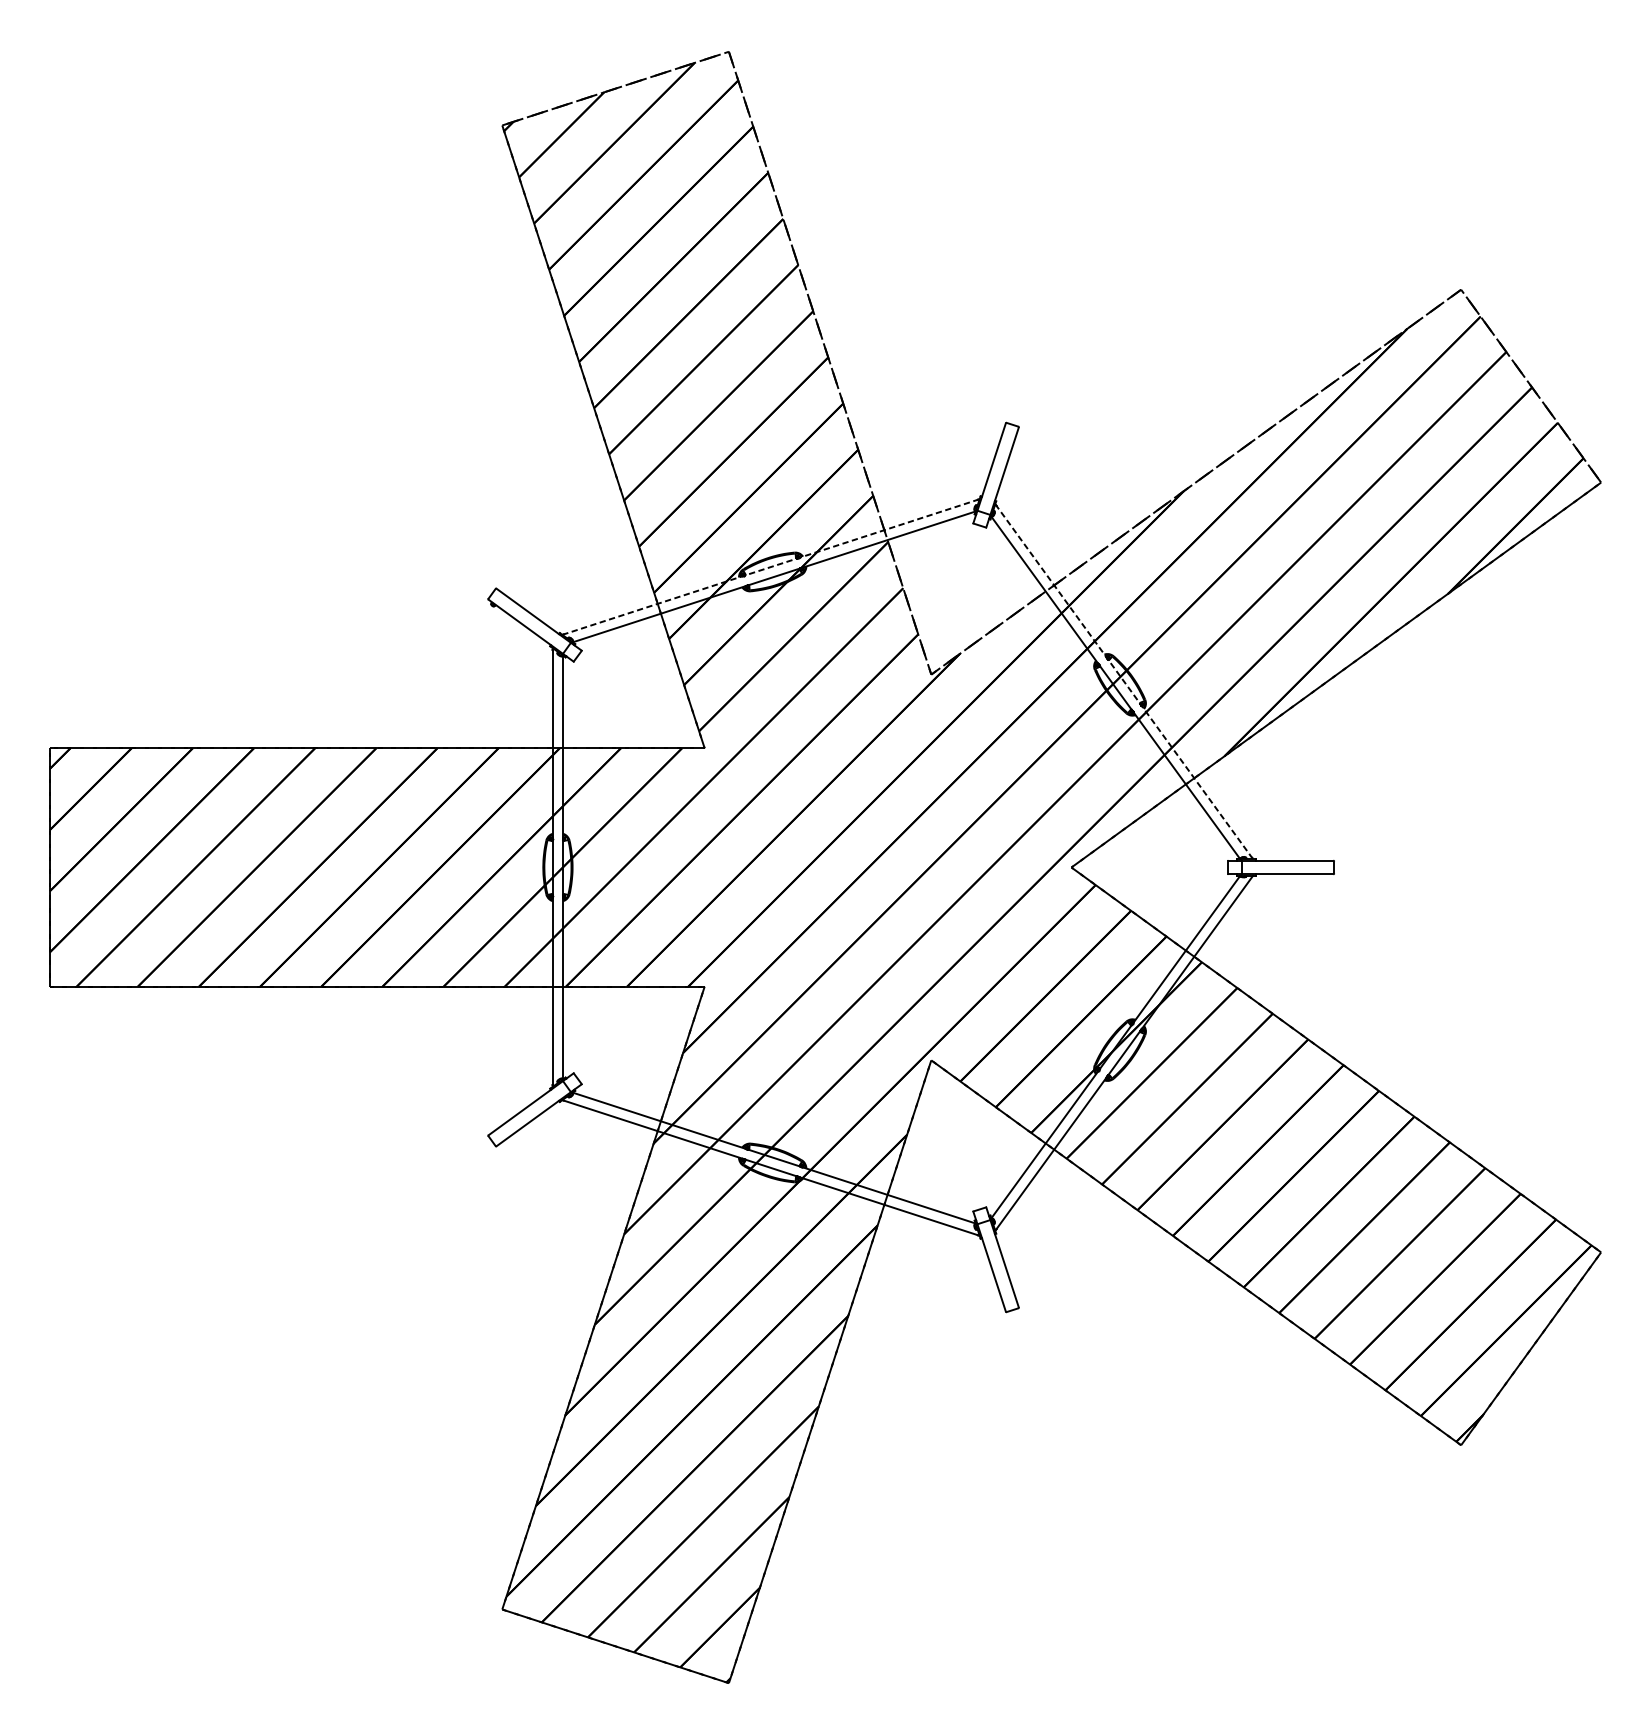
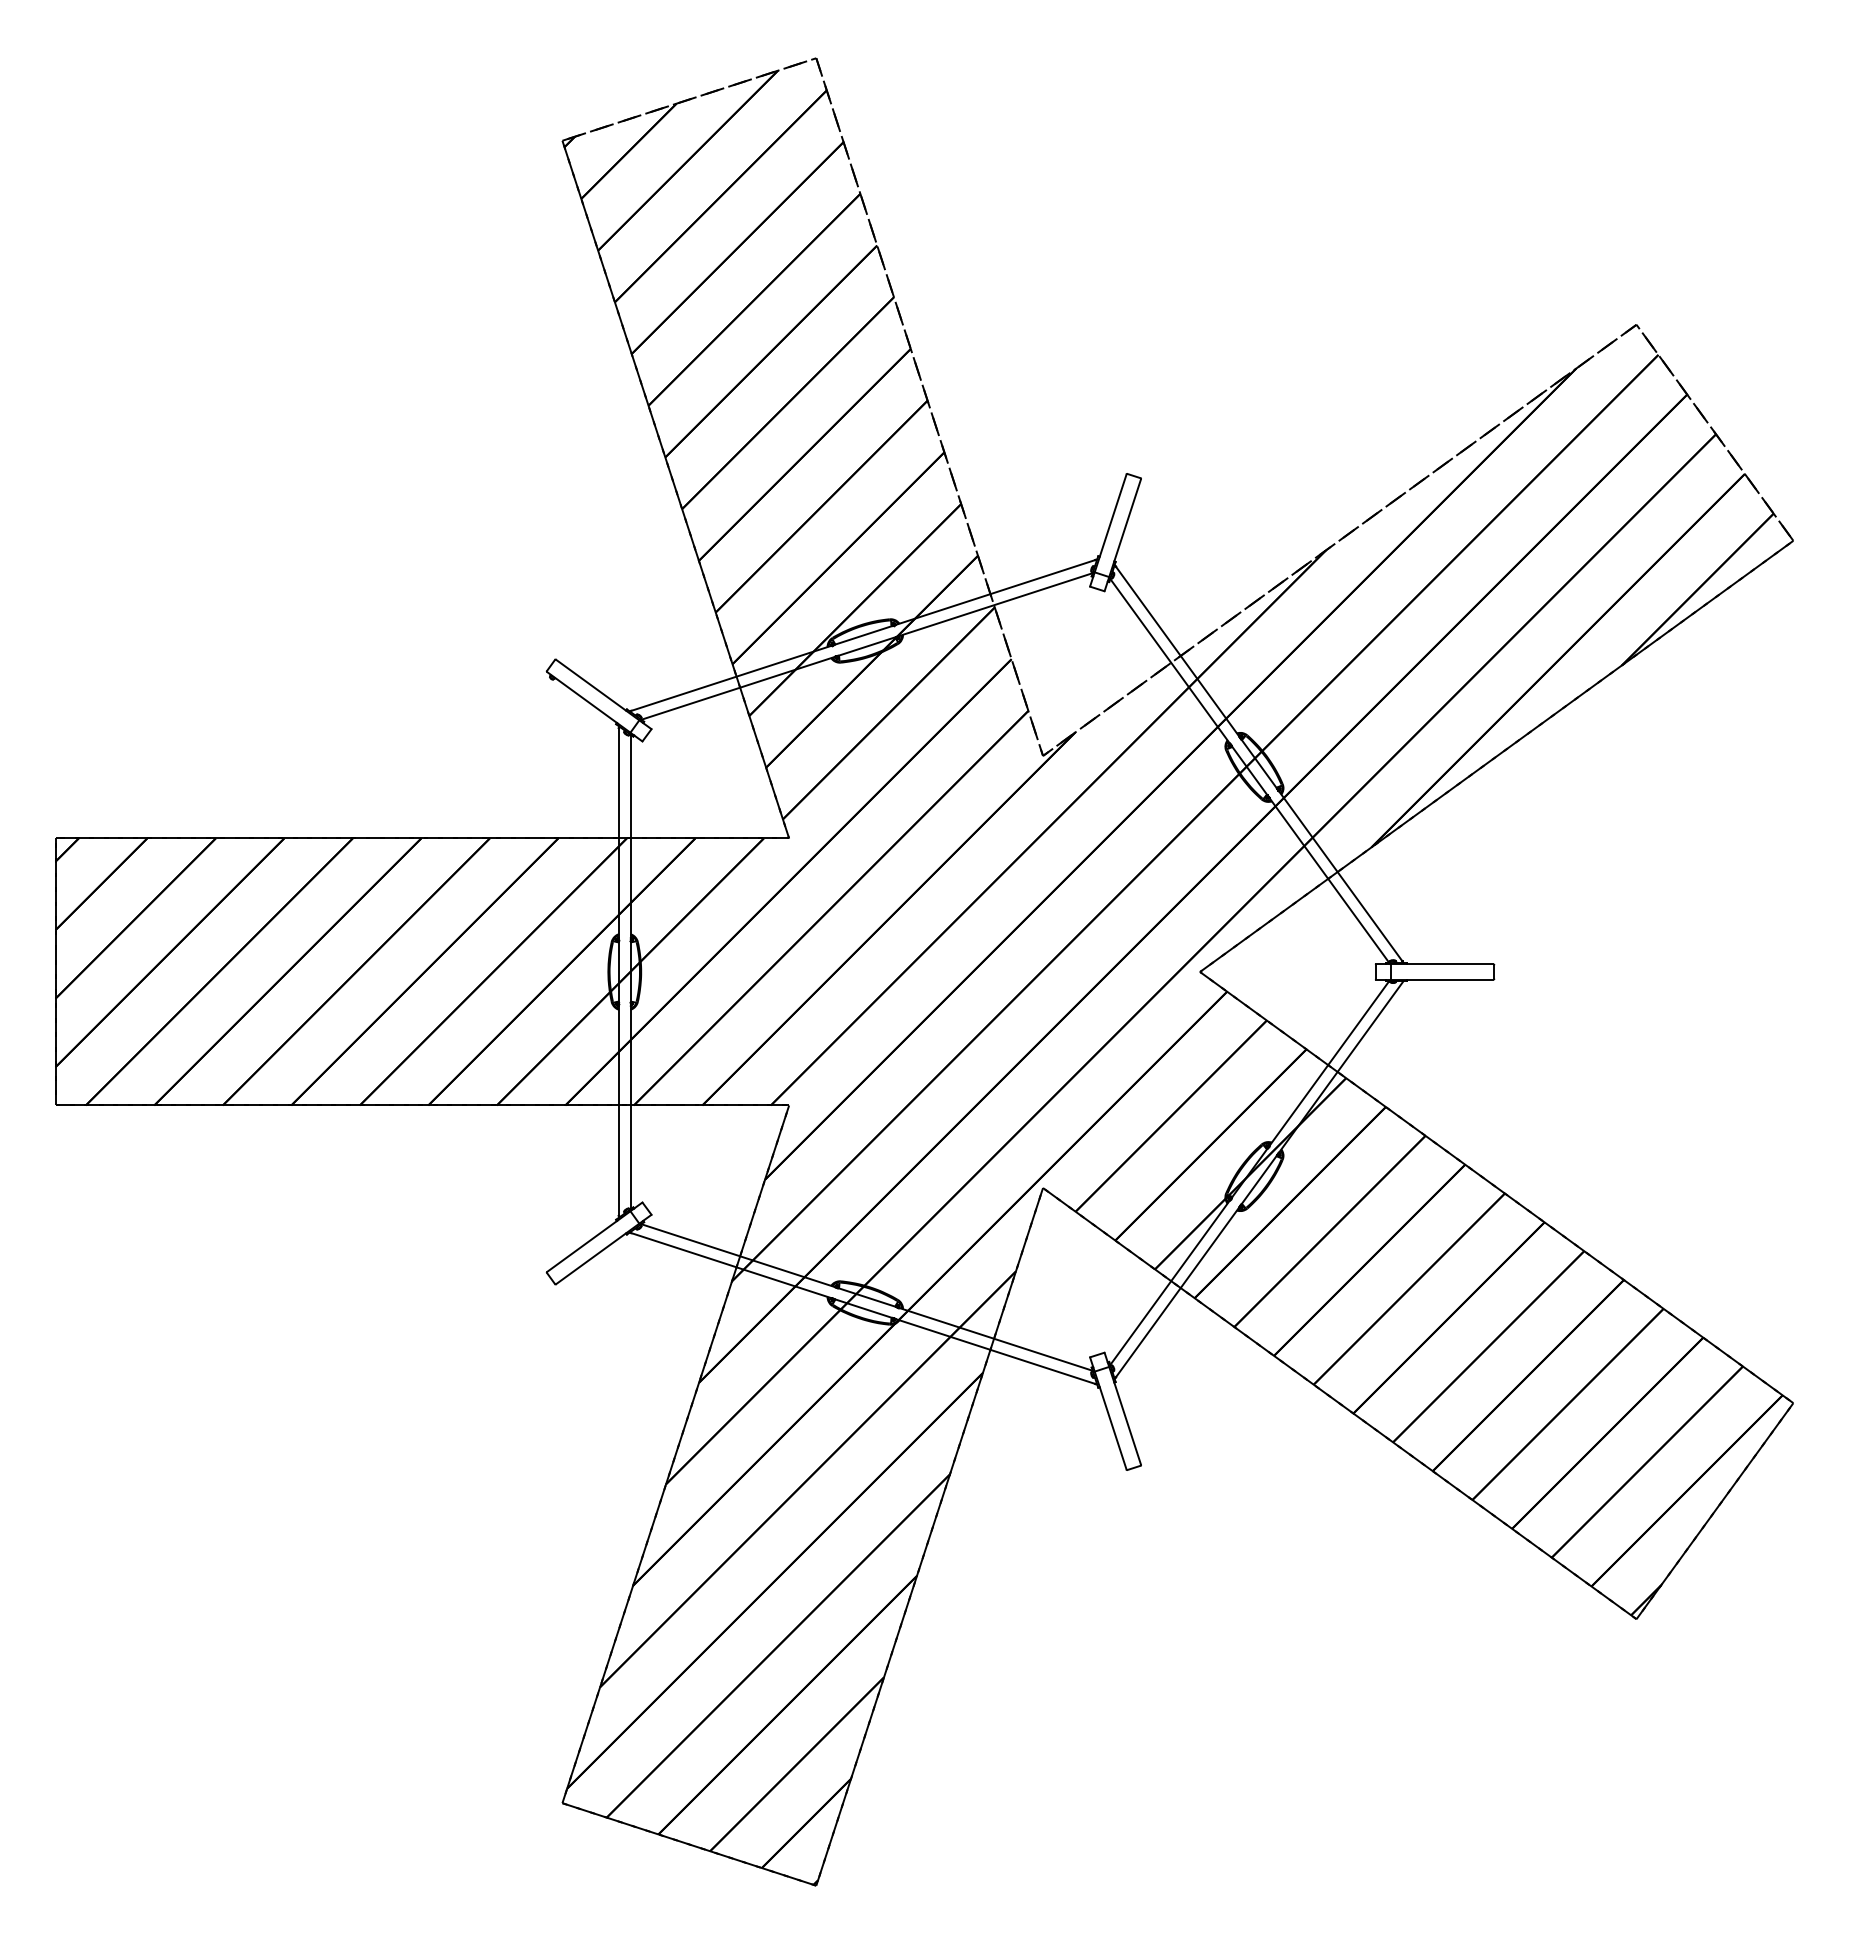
line: (771, 567) -> (863, 635), dashed -> solid
line: (1124, 681) -> (1259, 763), dashed -> solid

